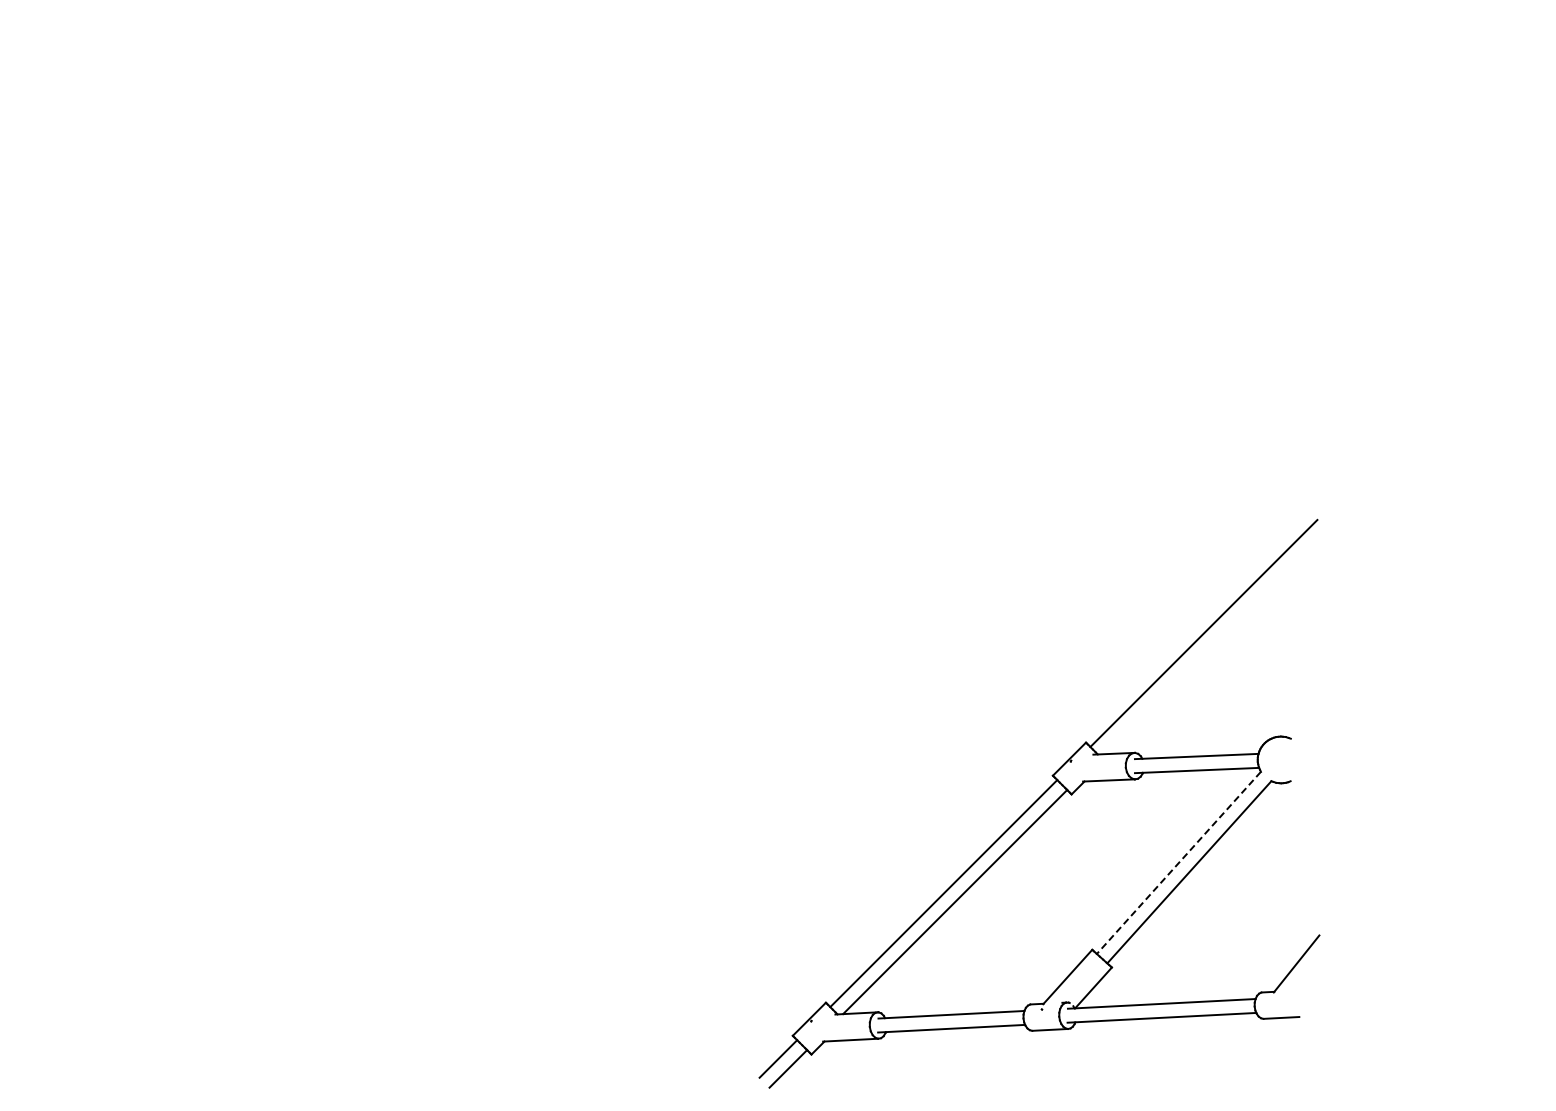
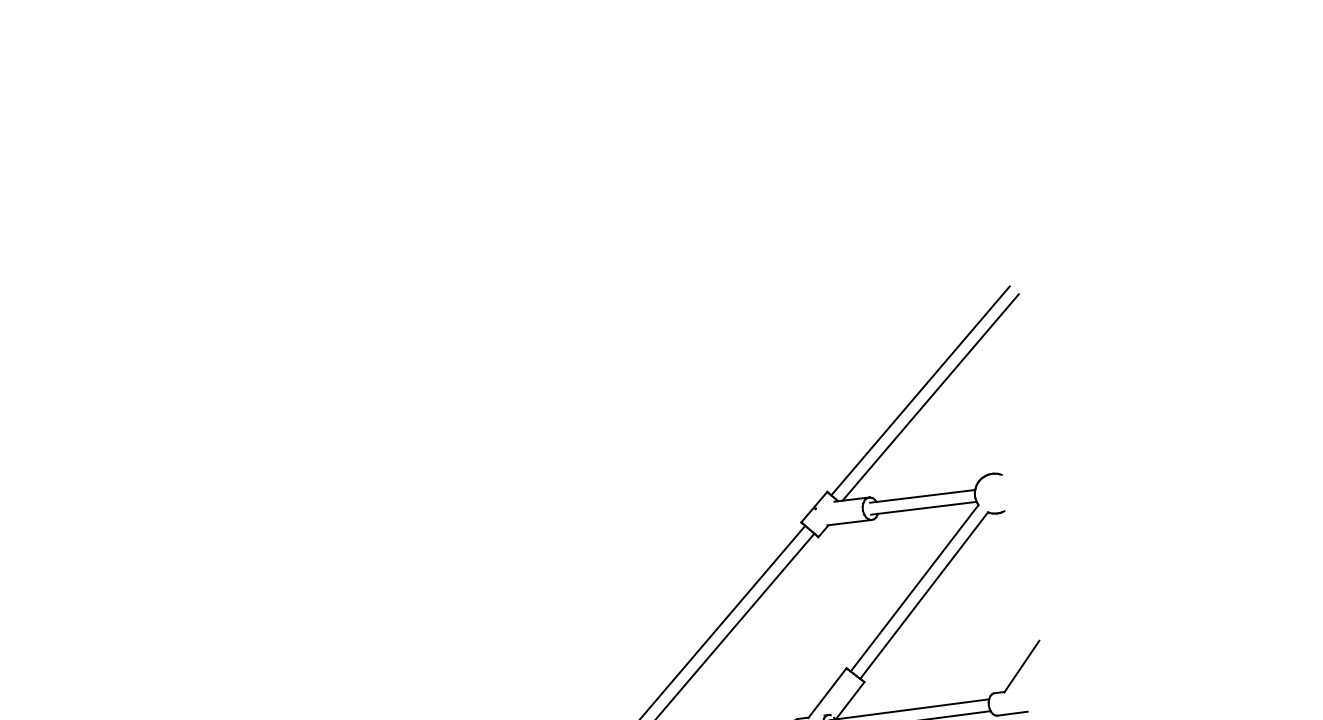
line: (1215, 641) -> (930, 396), added
line: (1178, 862) -> (914, 588), dashed -> solid

